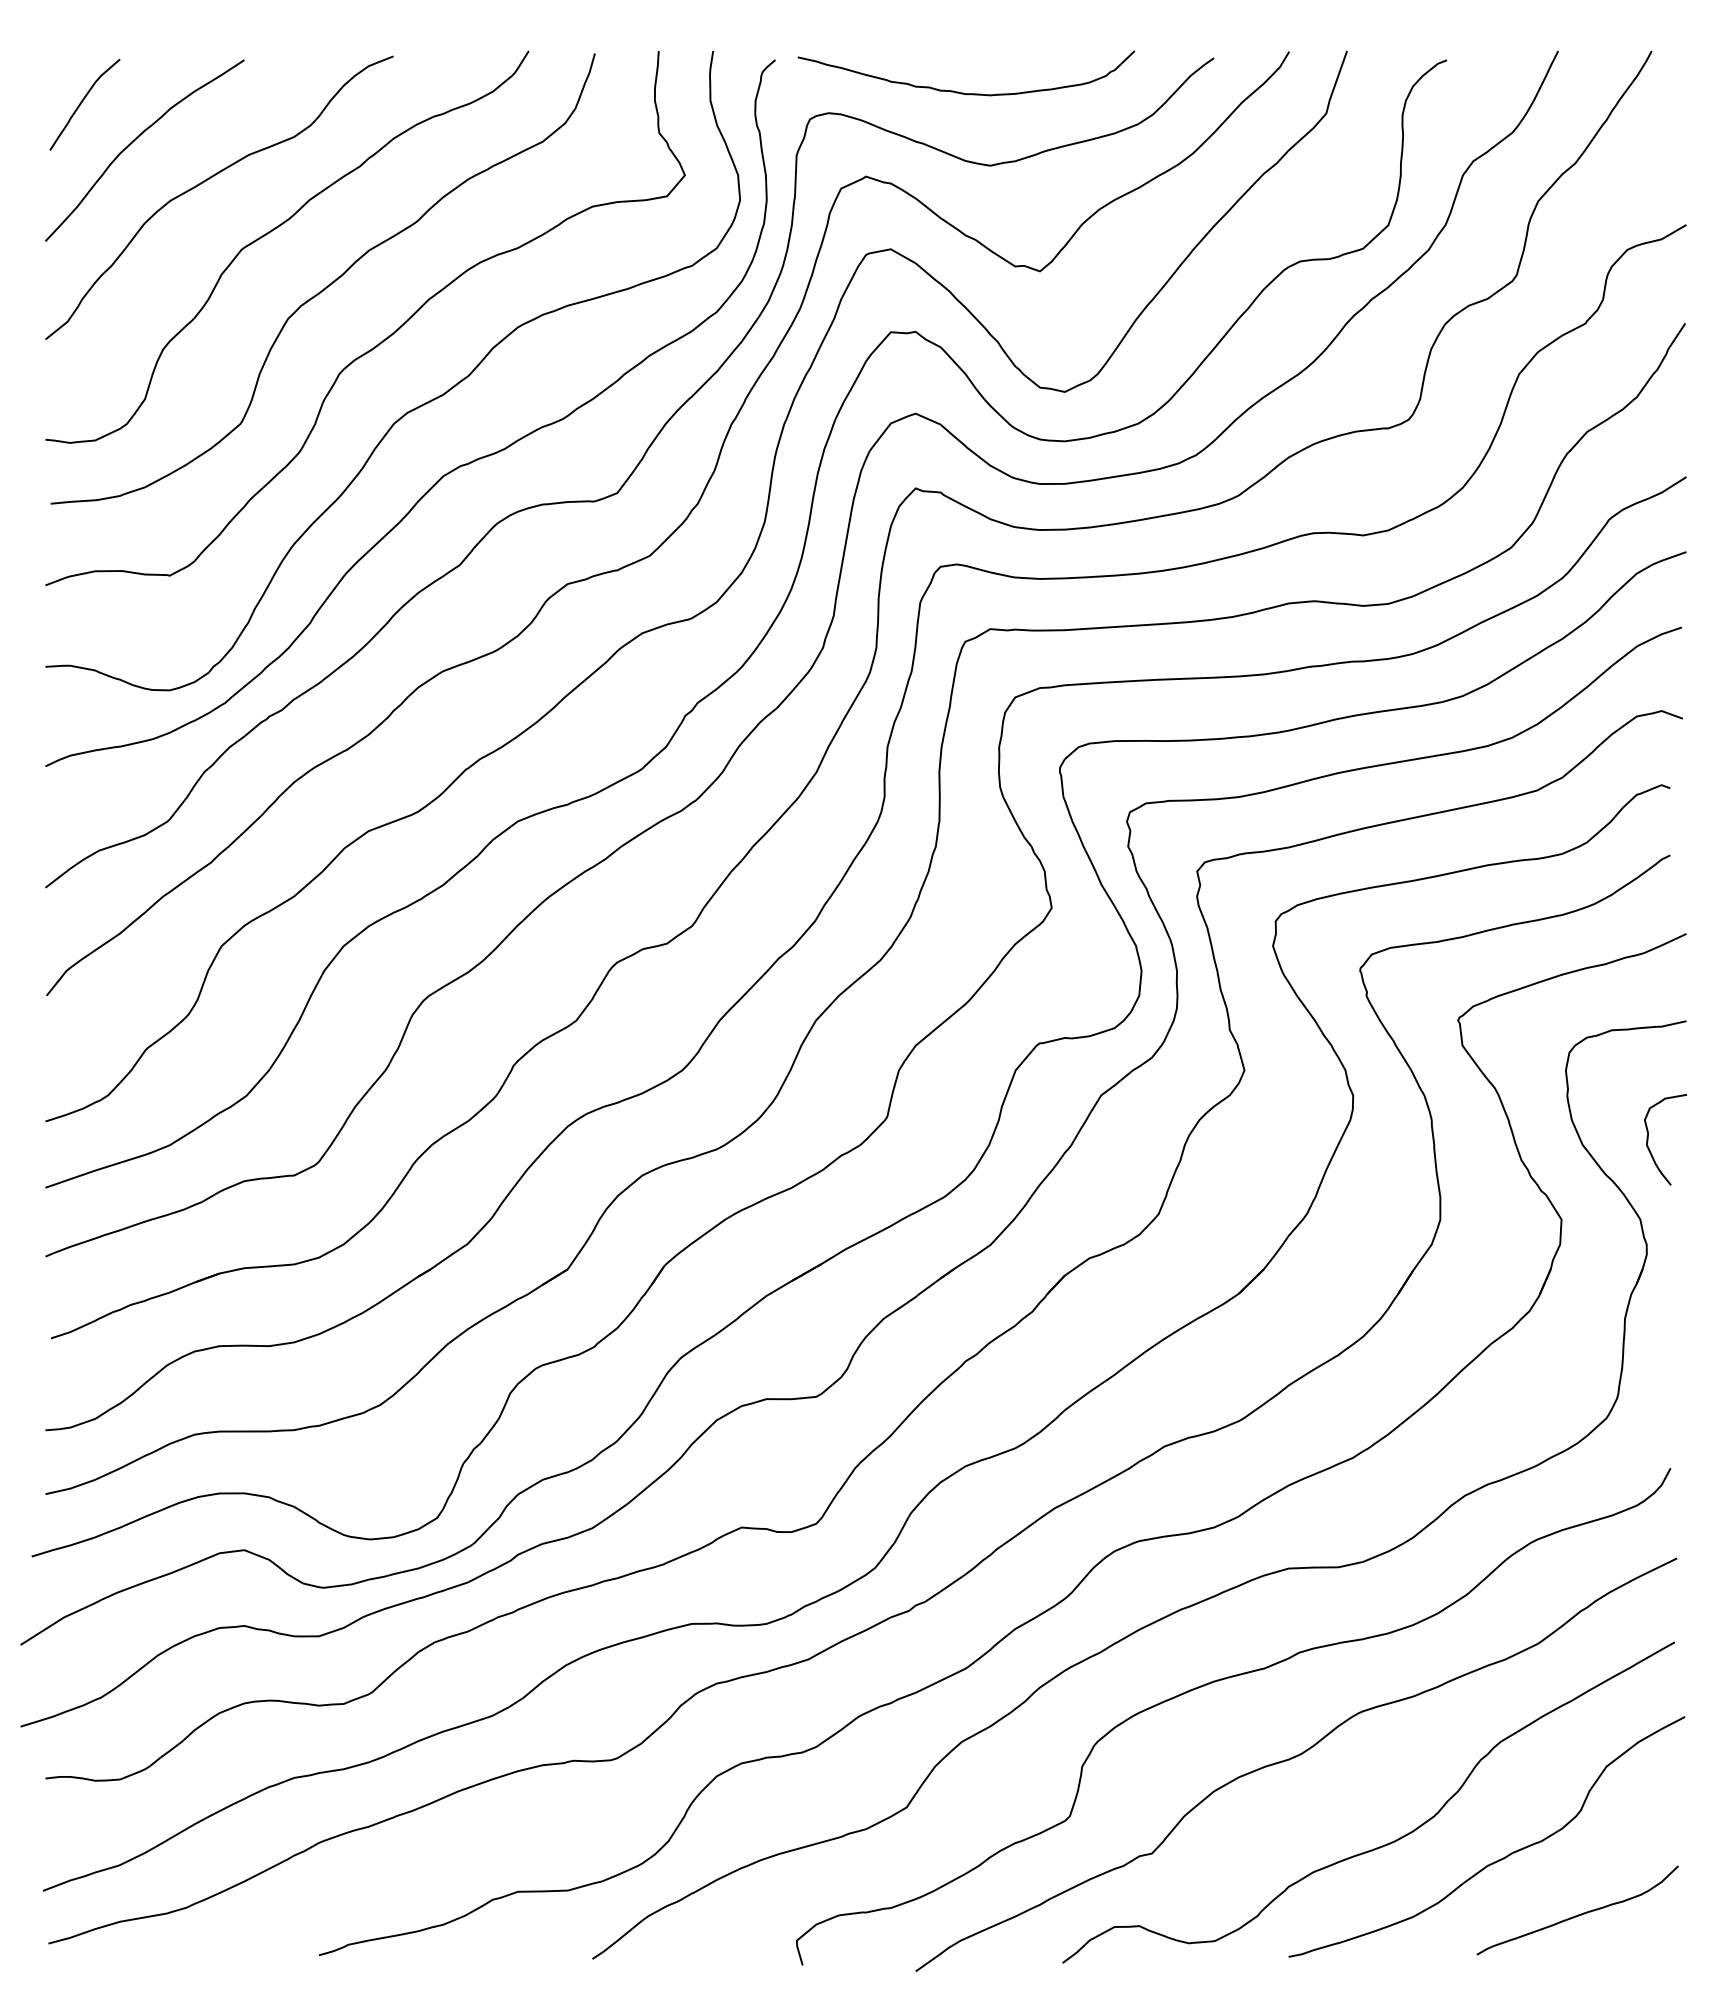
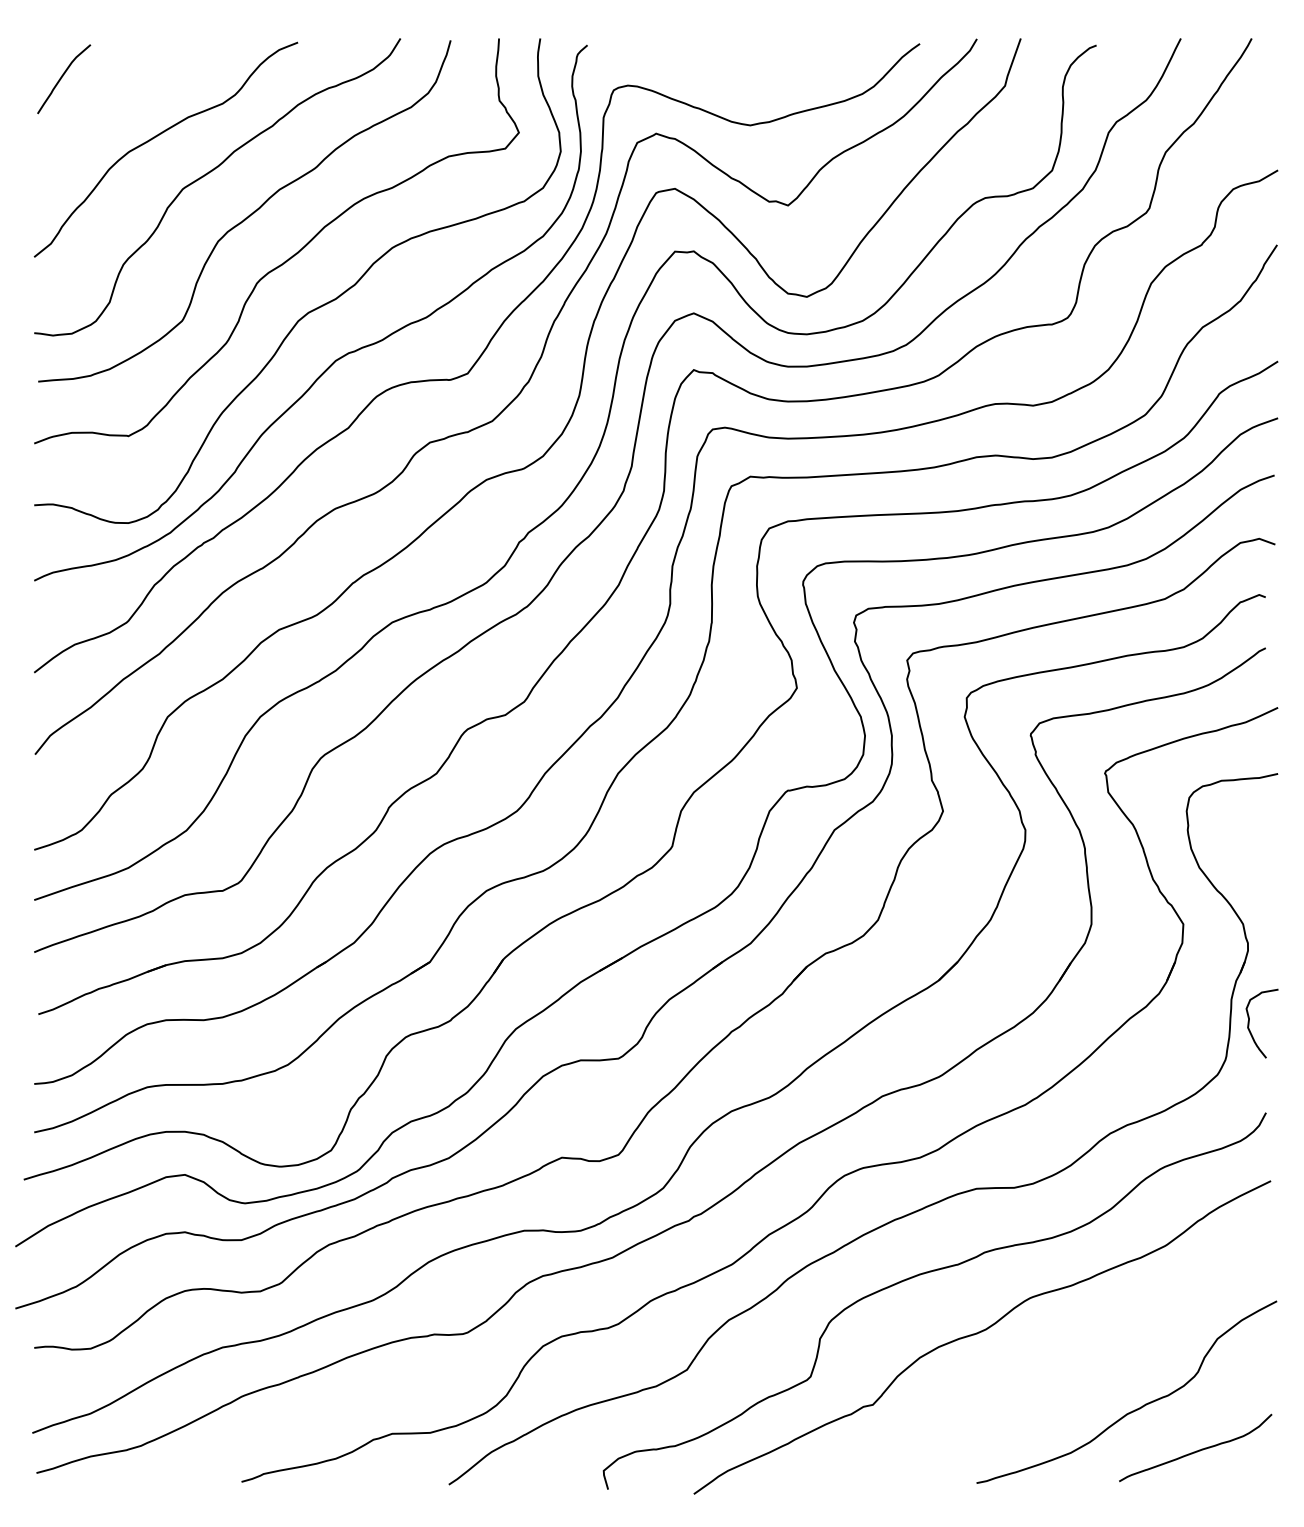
curve: (963, 92) -> (730, 69), removed
curve: (135, 140) -> (102, 106), removed
curve: (1648, 1139) -> (1249, 1023), moved
curve: (1381, 1845) -> (1046, 1398), removed

